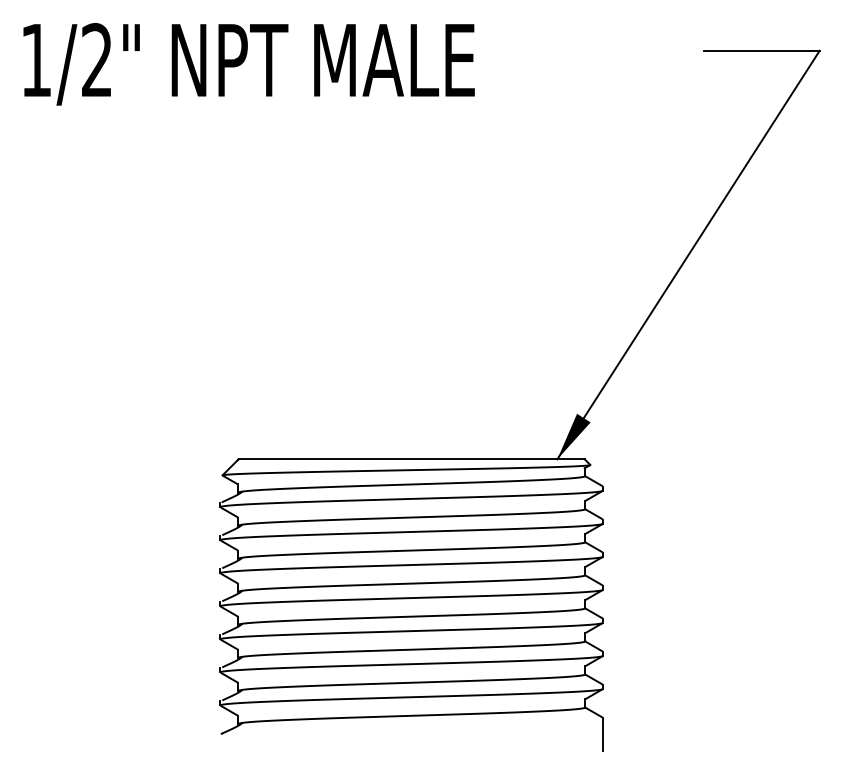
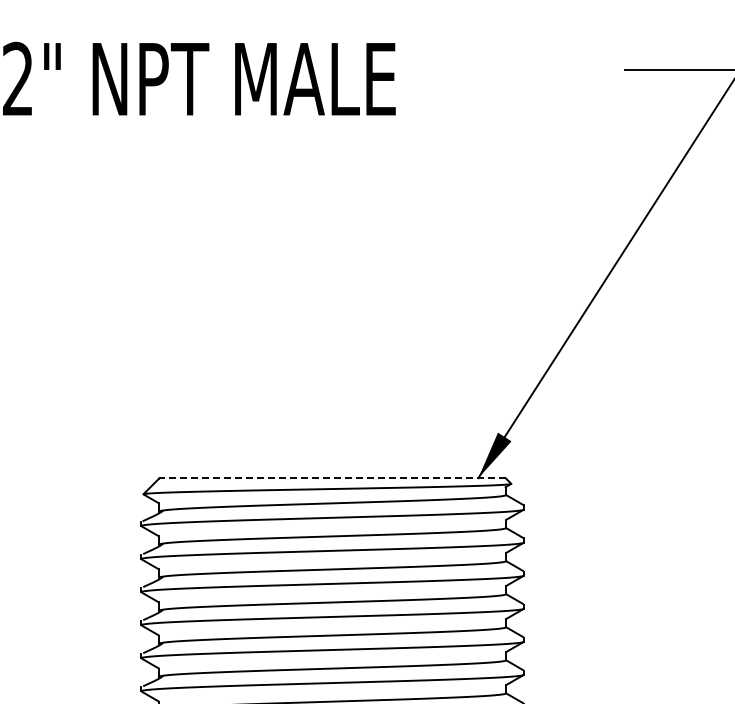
line: (411, 459) -> (332, 478), solid -> dashed

